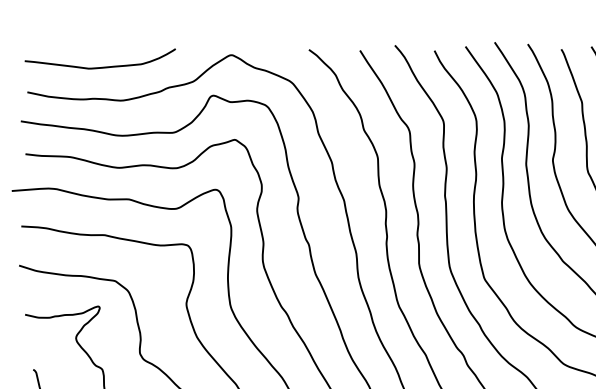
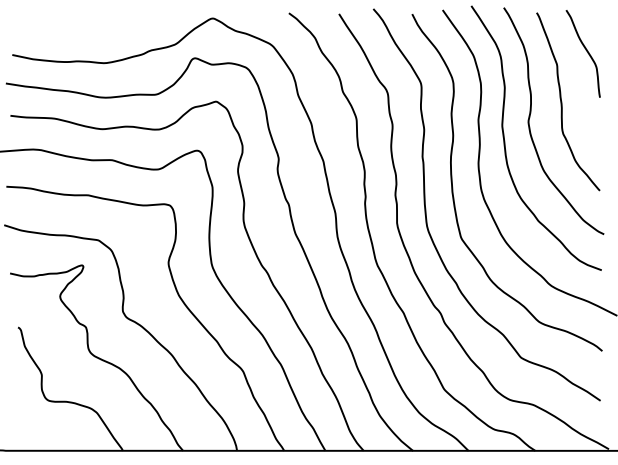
curve: (103, 66) -> (87, 29), removed

